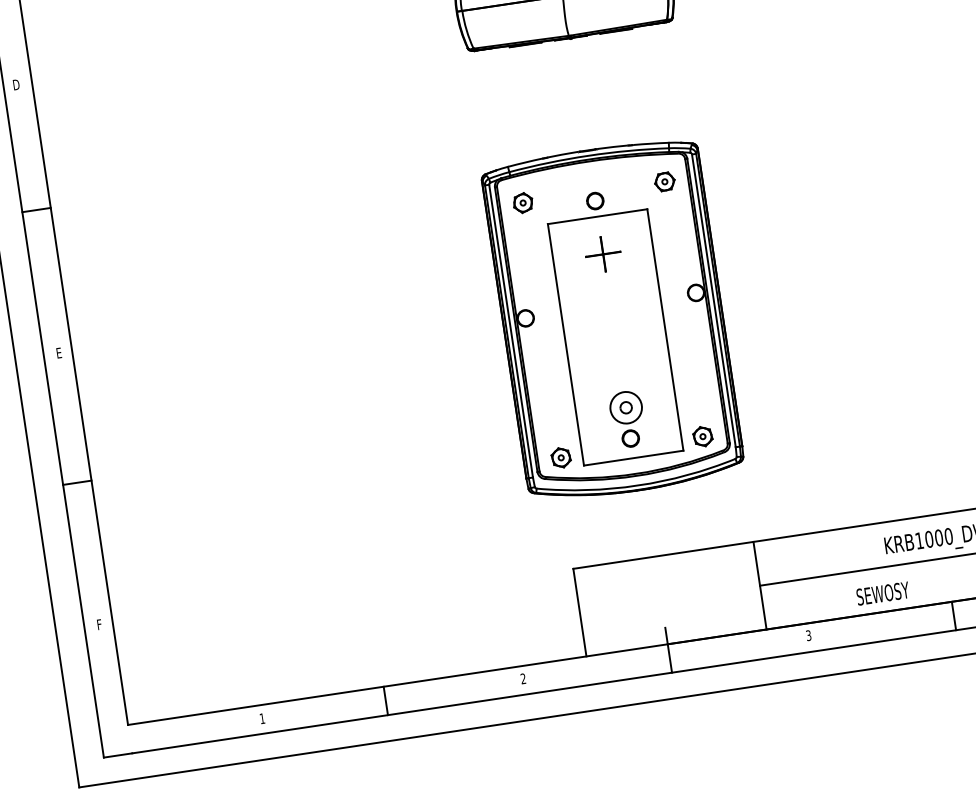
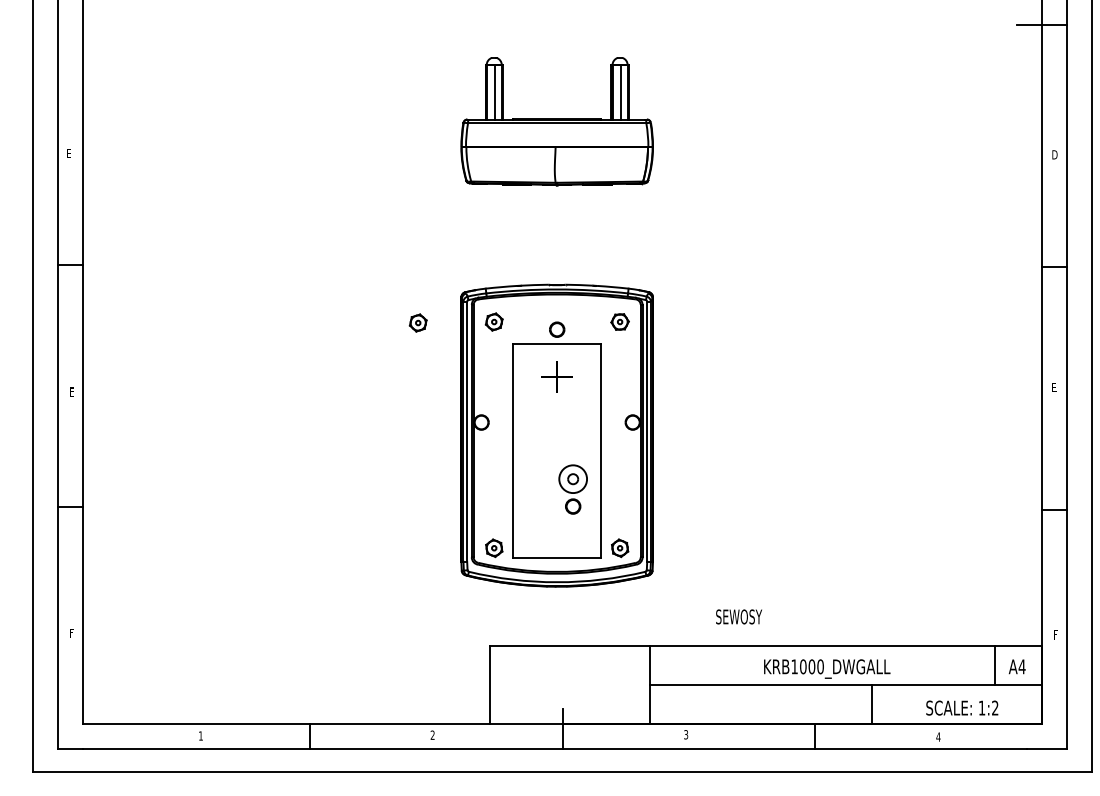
text: (16, 84) -> (69, 153), D -> E
part: (436, 216) -> (417, 322), added
part: (627, 419) -> (572, 489), moved
text: (882, 593) -> (738, 616), moved

